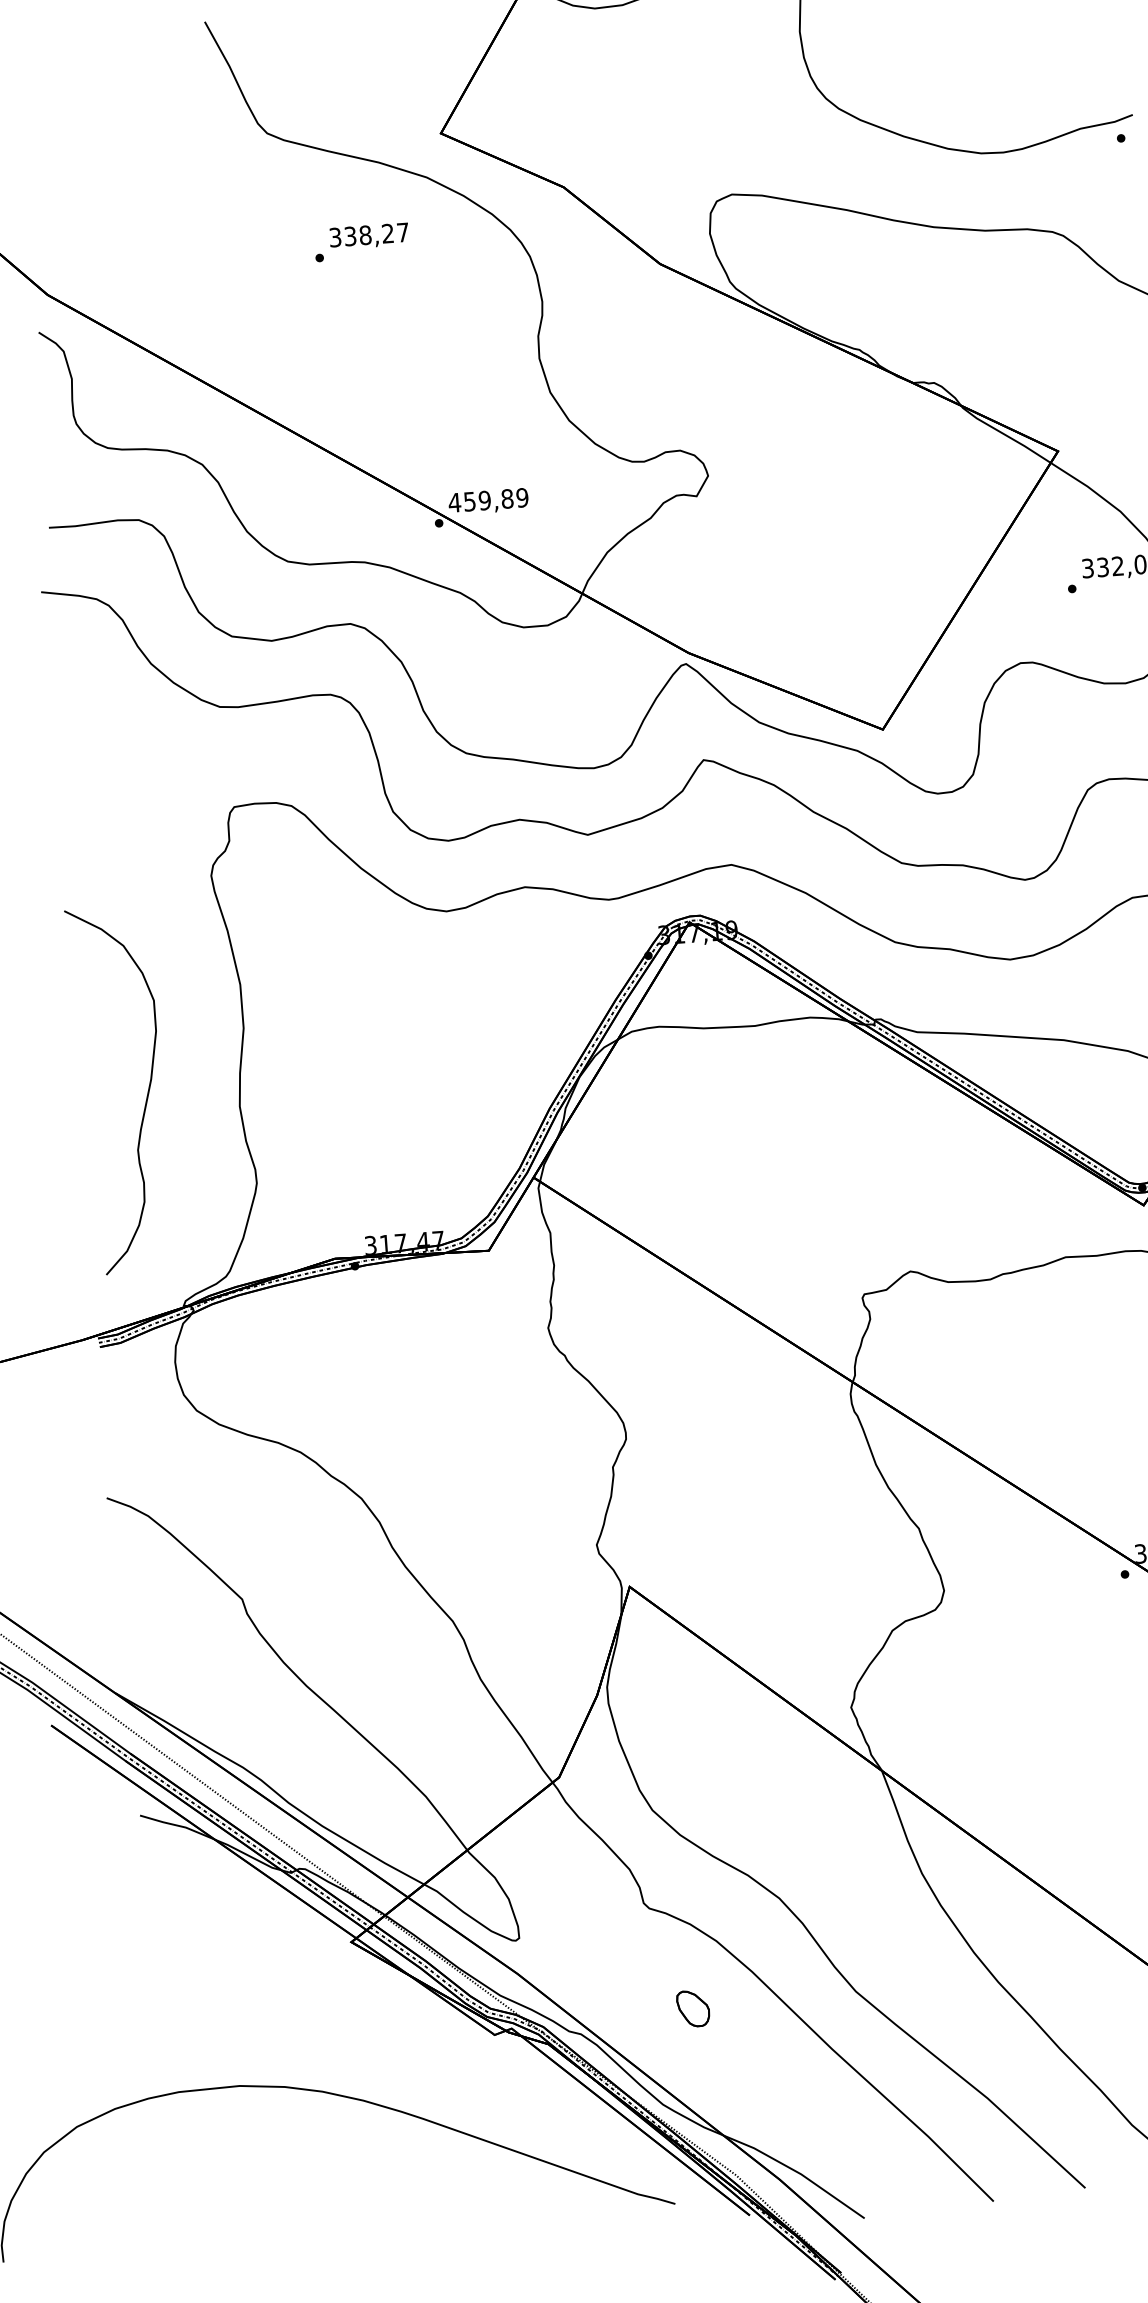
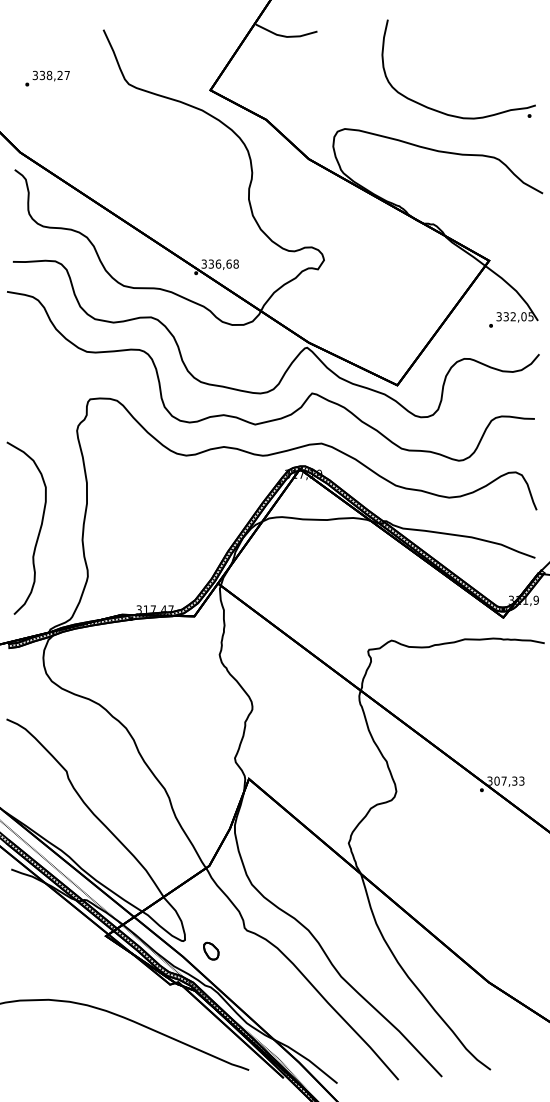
text: (361, 242) -> (47, 78), moved
text: (487, 499) -> (219, 263), 459,89 -> 336,68
part: (693, 2007) -> (211, 950), moved

